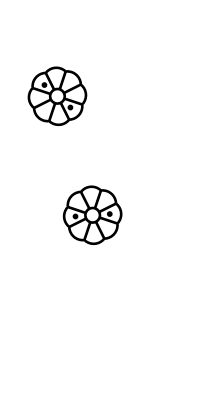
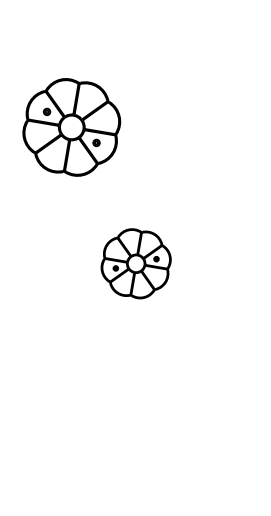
part: (57, 96) -> (71, 127), size x1.4

